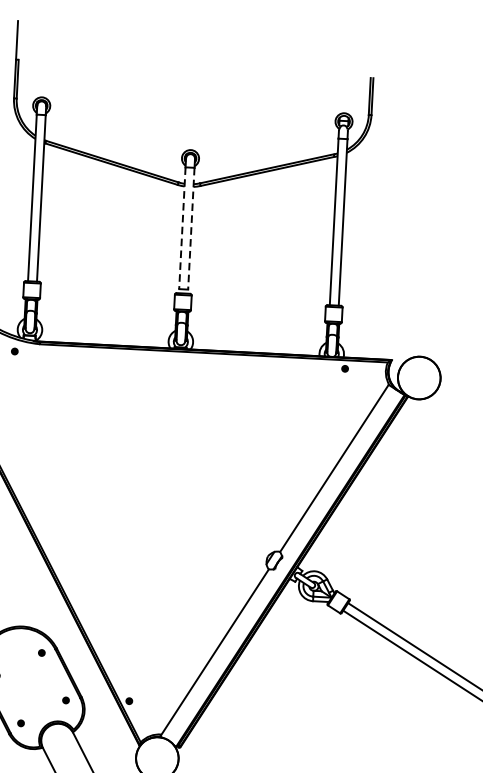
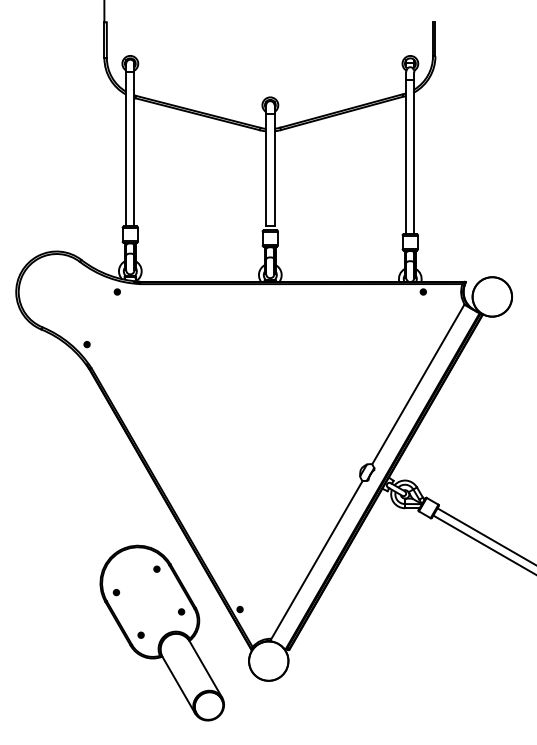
line: (182, 228) -> (266, 170), dashed -> solid
line: (191, 229) -> (274, 170), dashed -> solid

